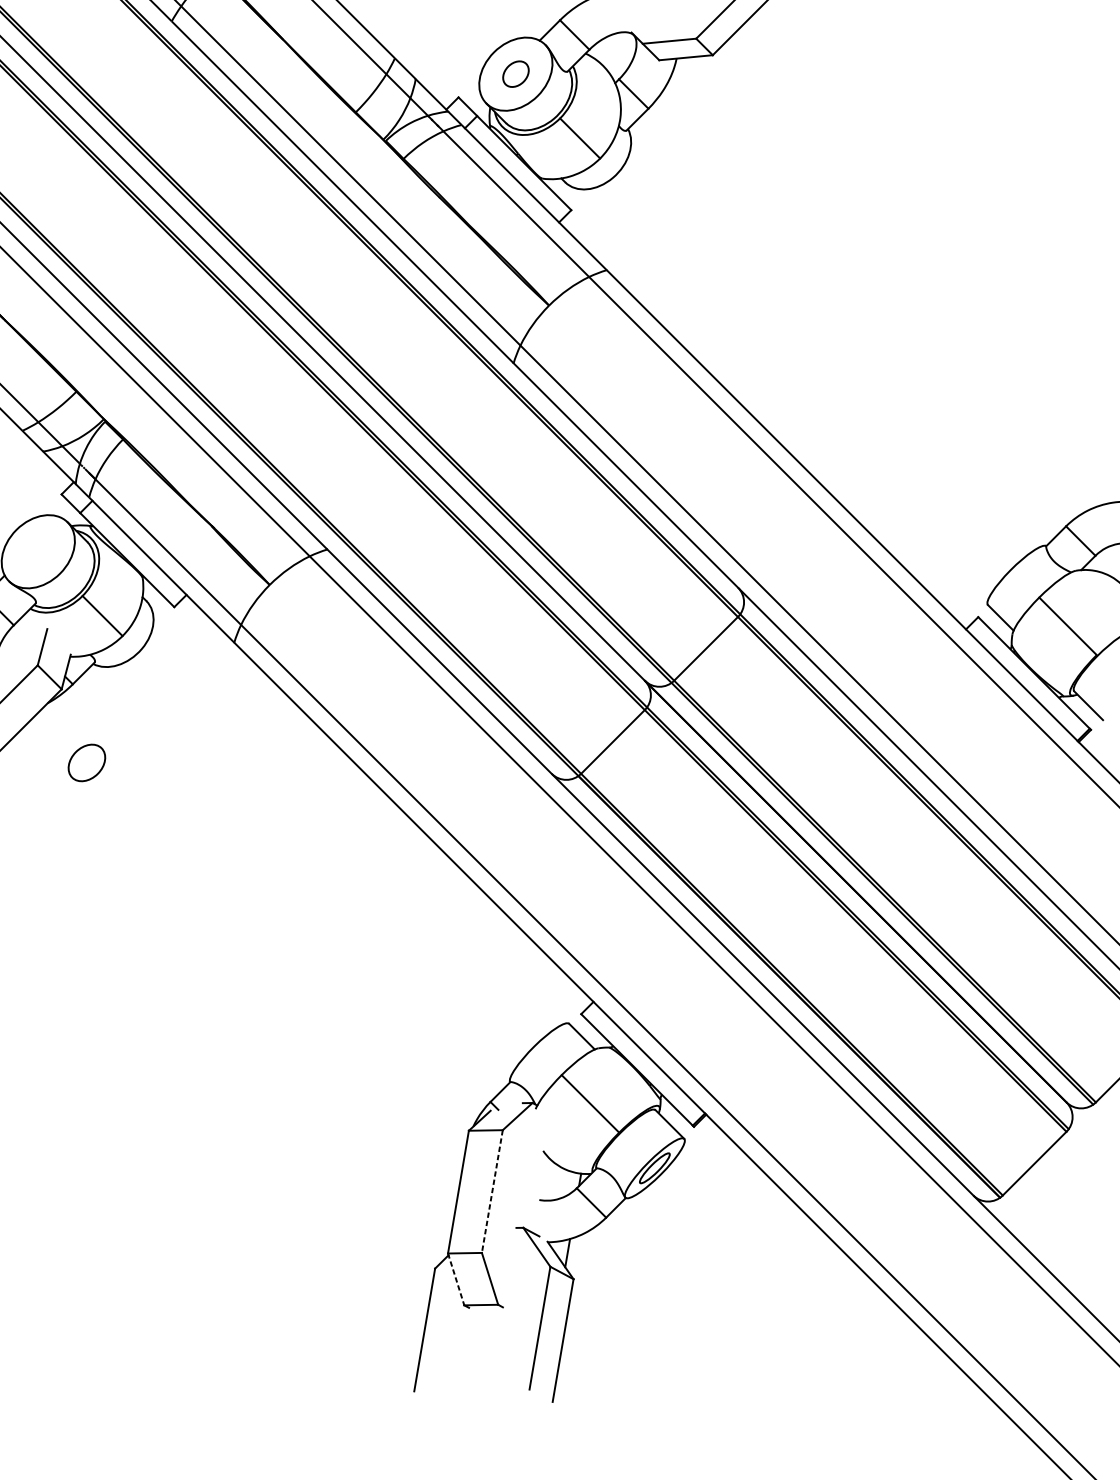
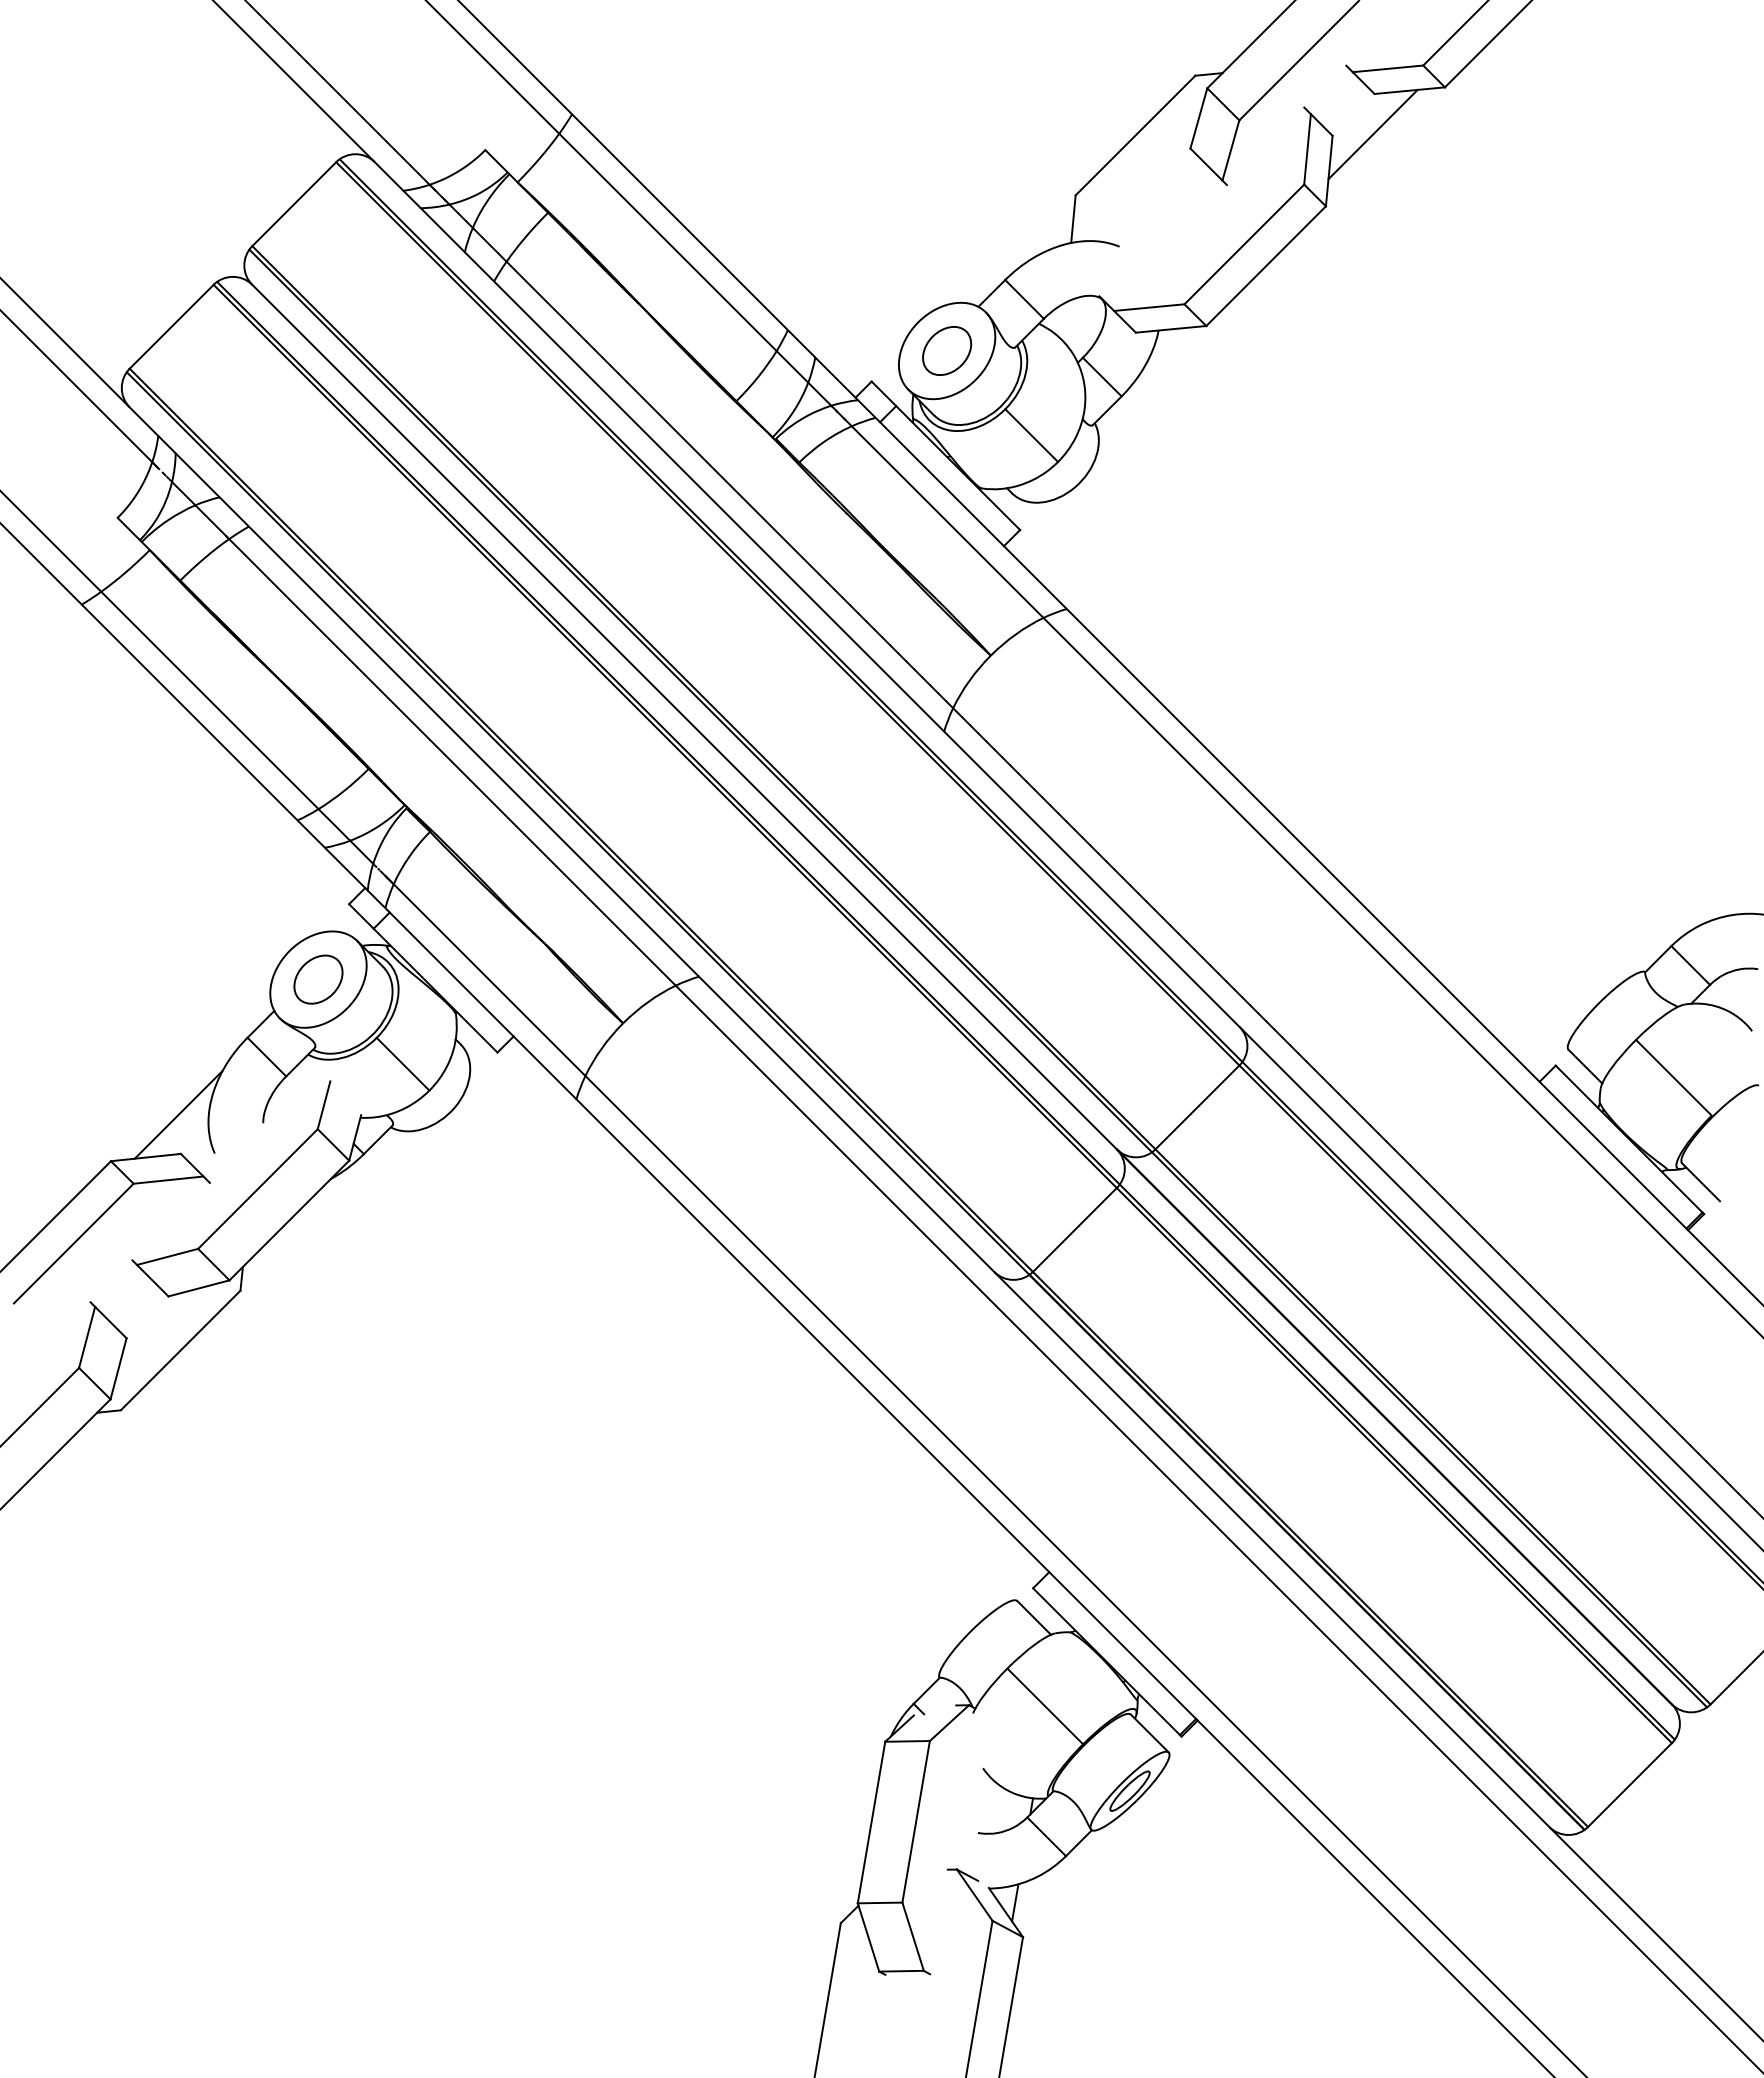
part: (516, 73) -> (947, 350), size x1.43
part: (86, 762) -> (318, 979), moved
line: (492, 1191) -> (916, 1821), dashed -> solid
line: (456, 1279) -> (868, 1937), dashed -> solid

